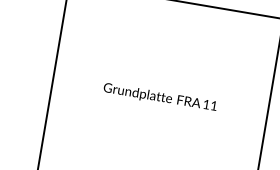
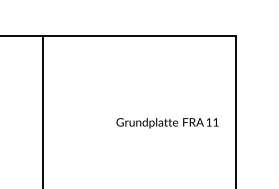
text: (160, 98) -> (167, 123), moved

